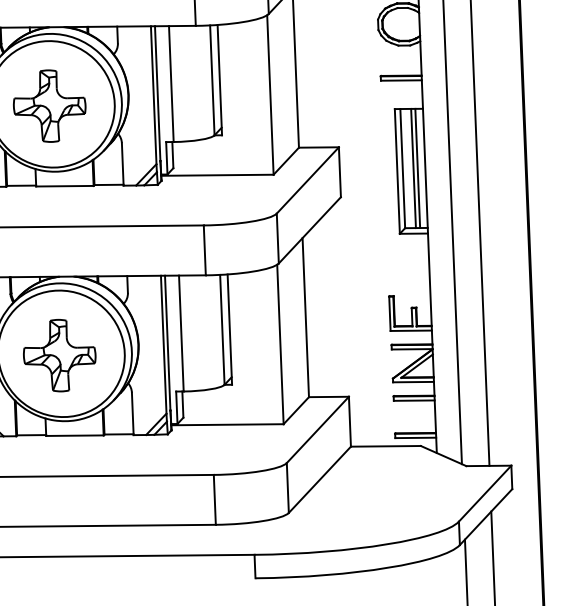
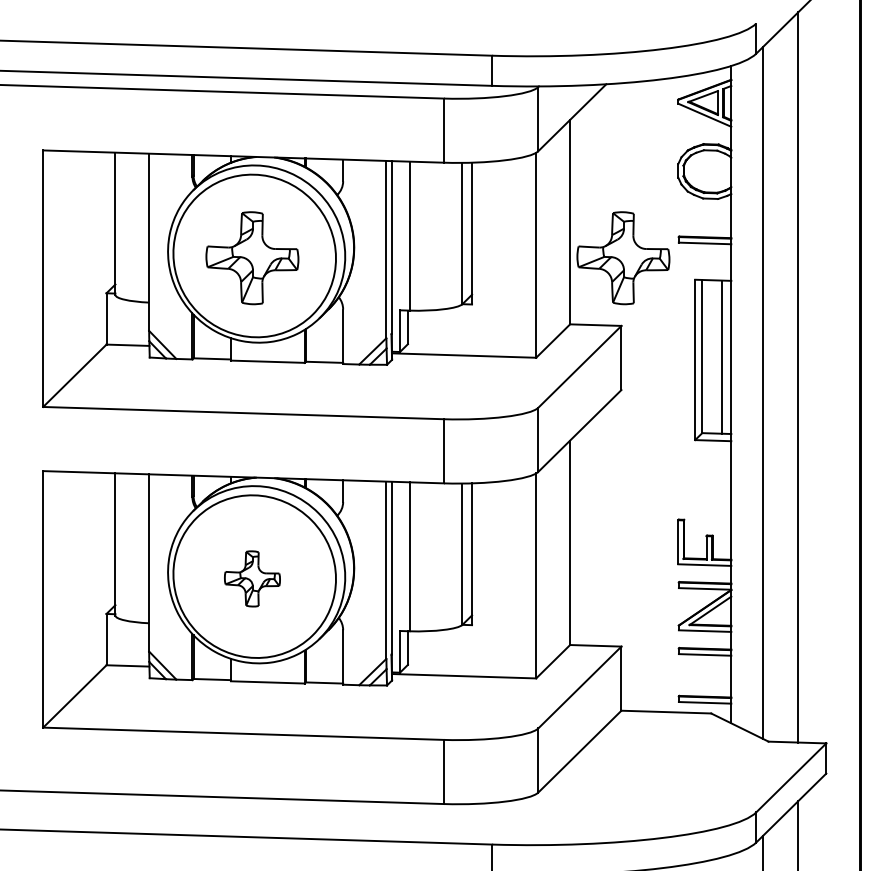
part: (338, 94) -> (623, 258), added
line: (413, 168) -> (716, 356), removed
part: (59, 355) -> (252, 578), size x0.6

